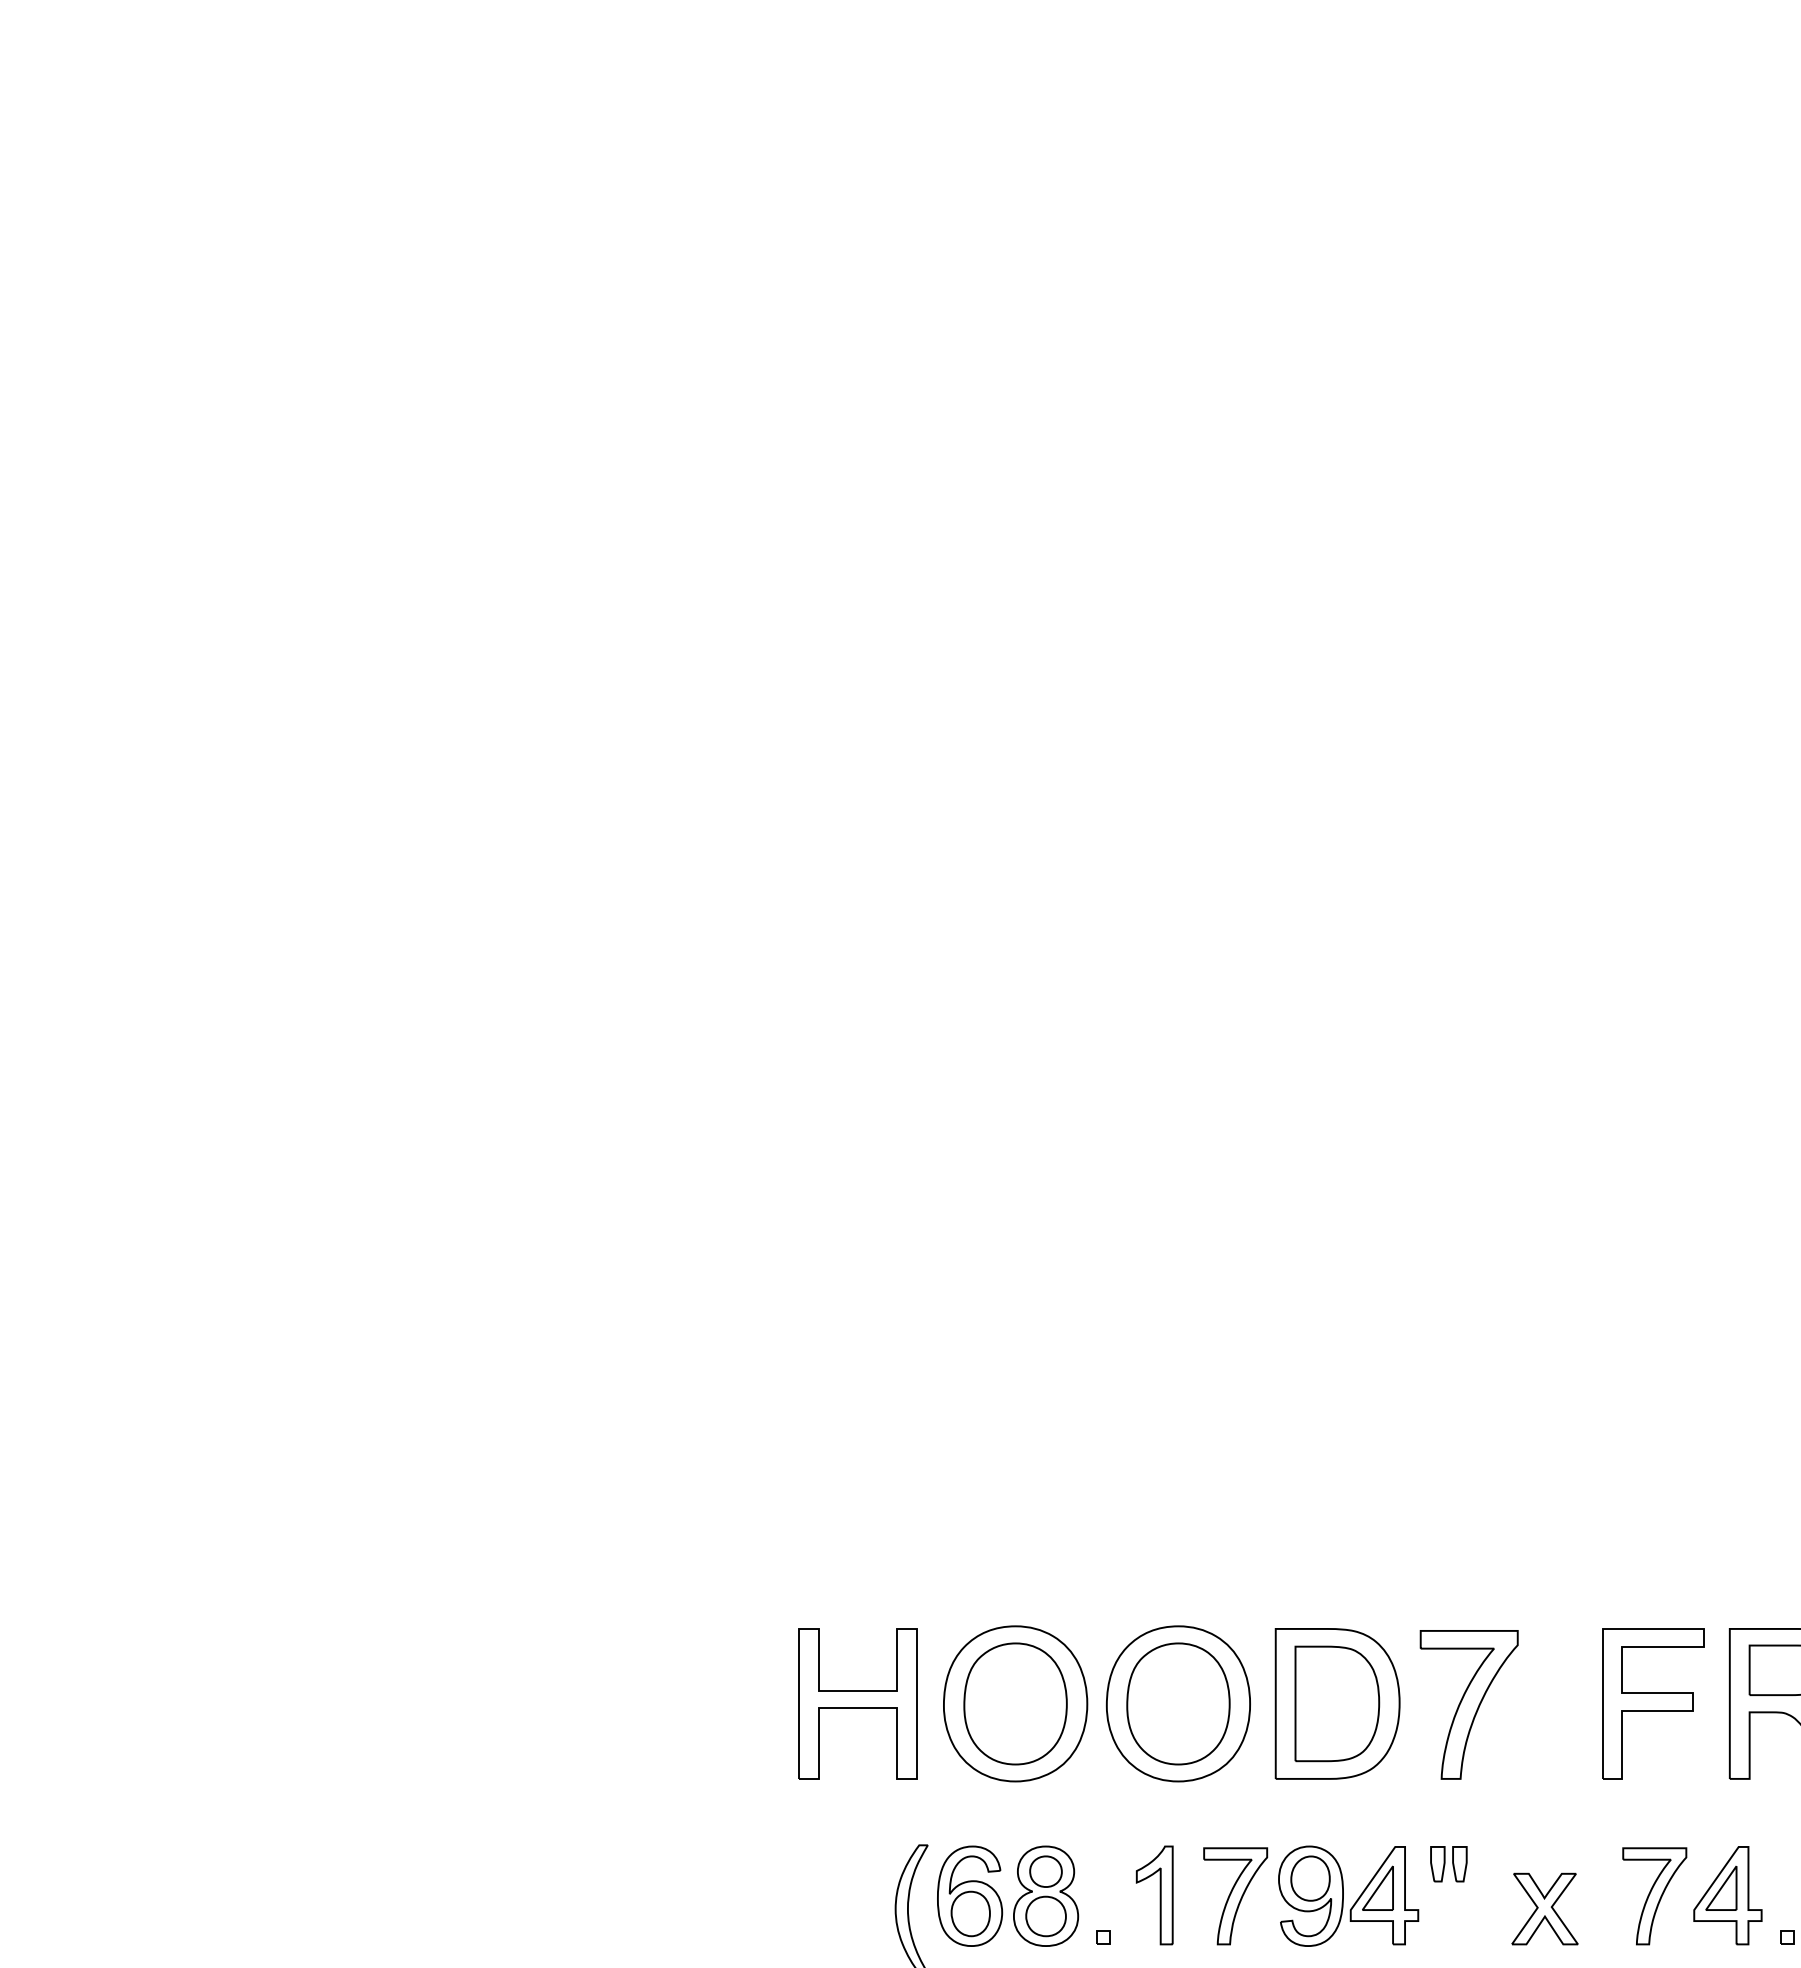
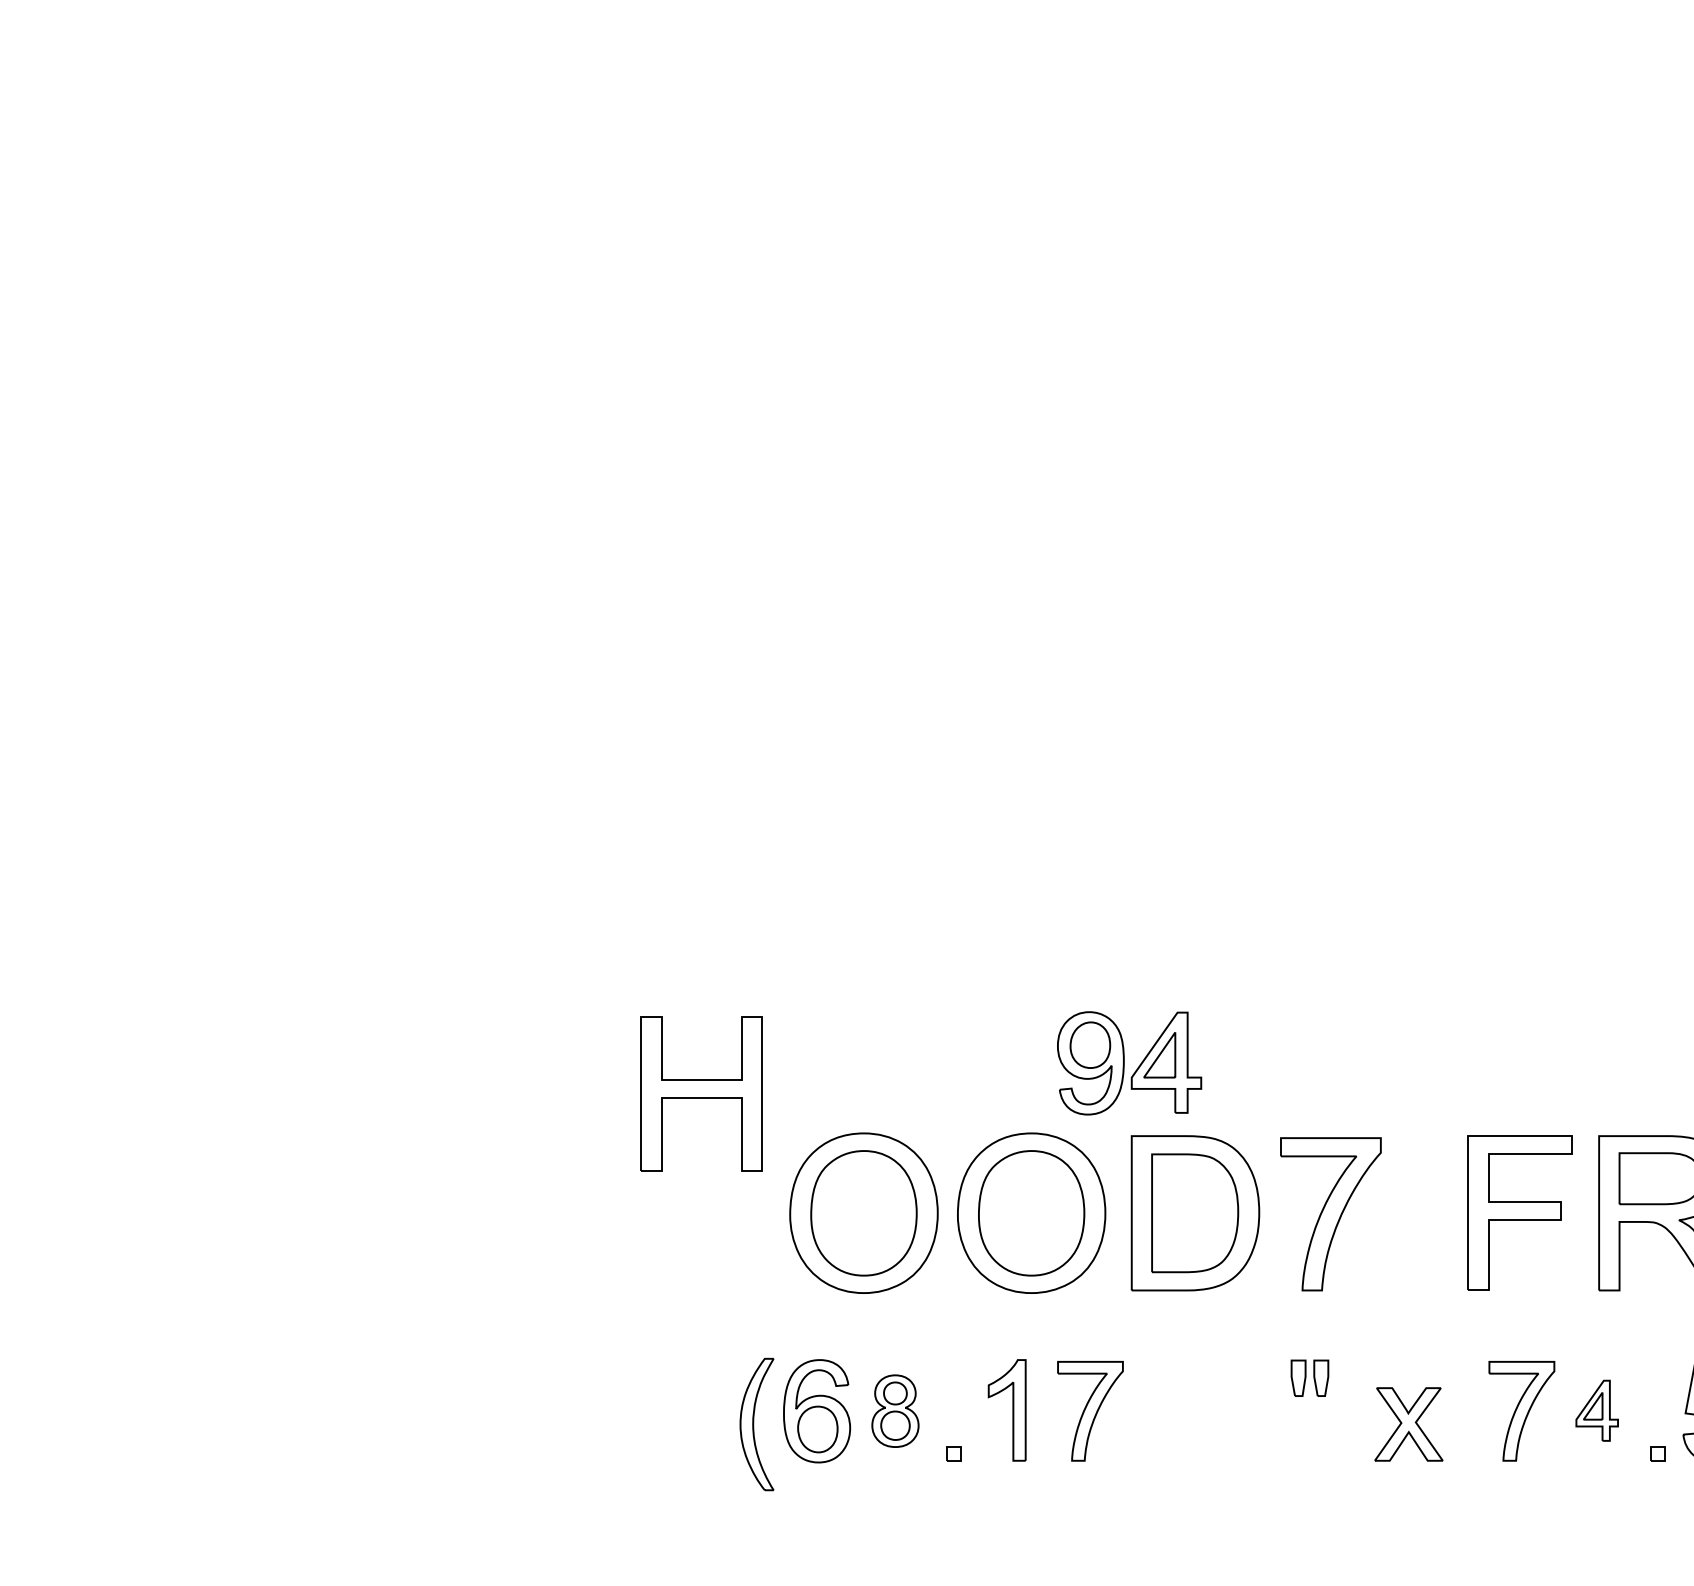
part: (857, 1703) -> (701, 1093), moved
part: (1046, 1895) -> (895, 1410), size x0.7
part: (1348, 1895) -> (1129, 1062), moved
part: (1727, 1895) -> (1596, 1410), size x0.6

